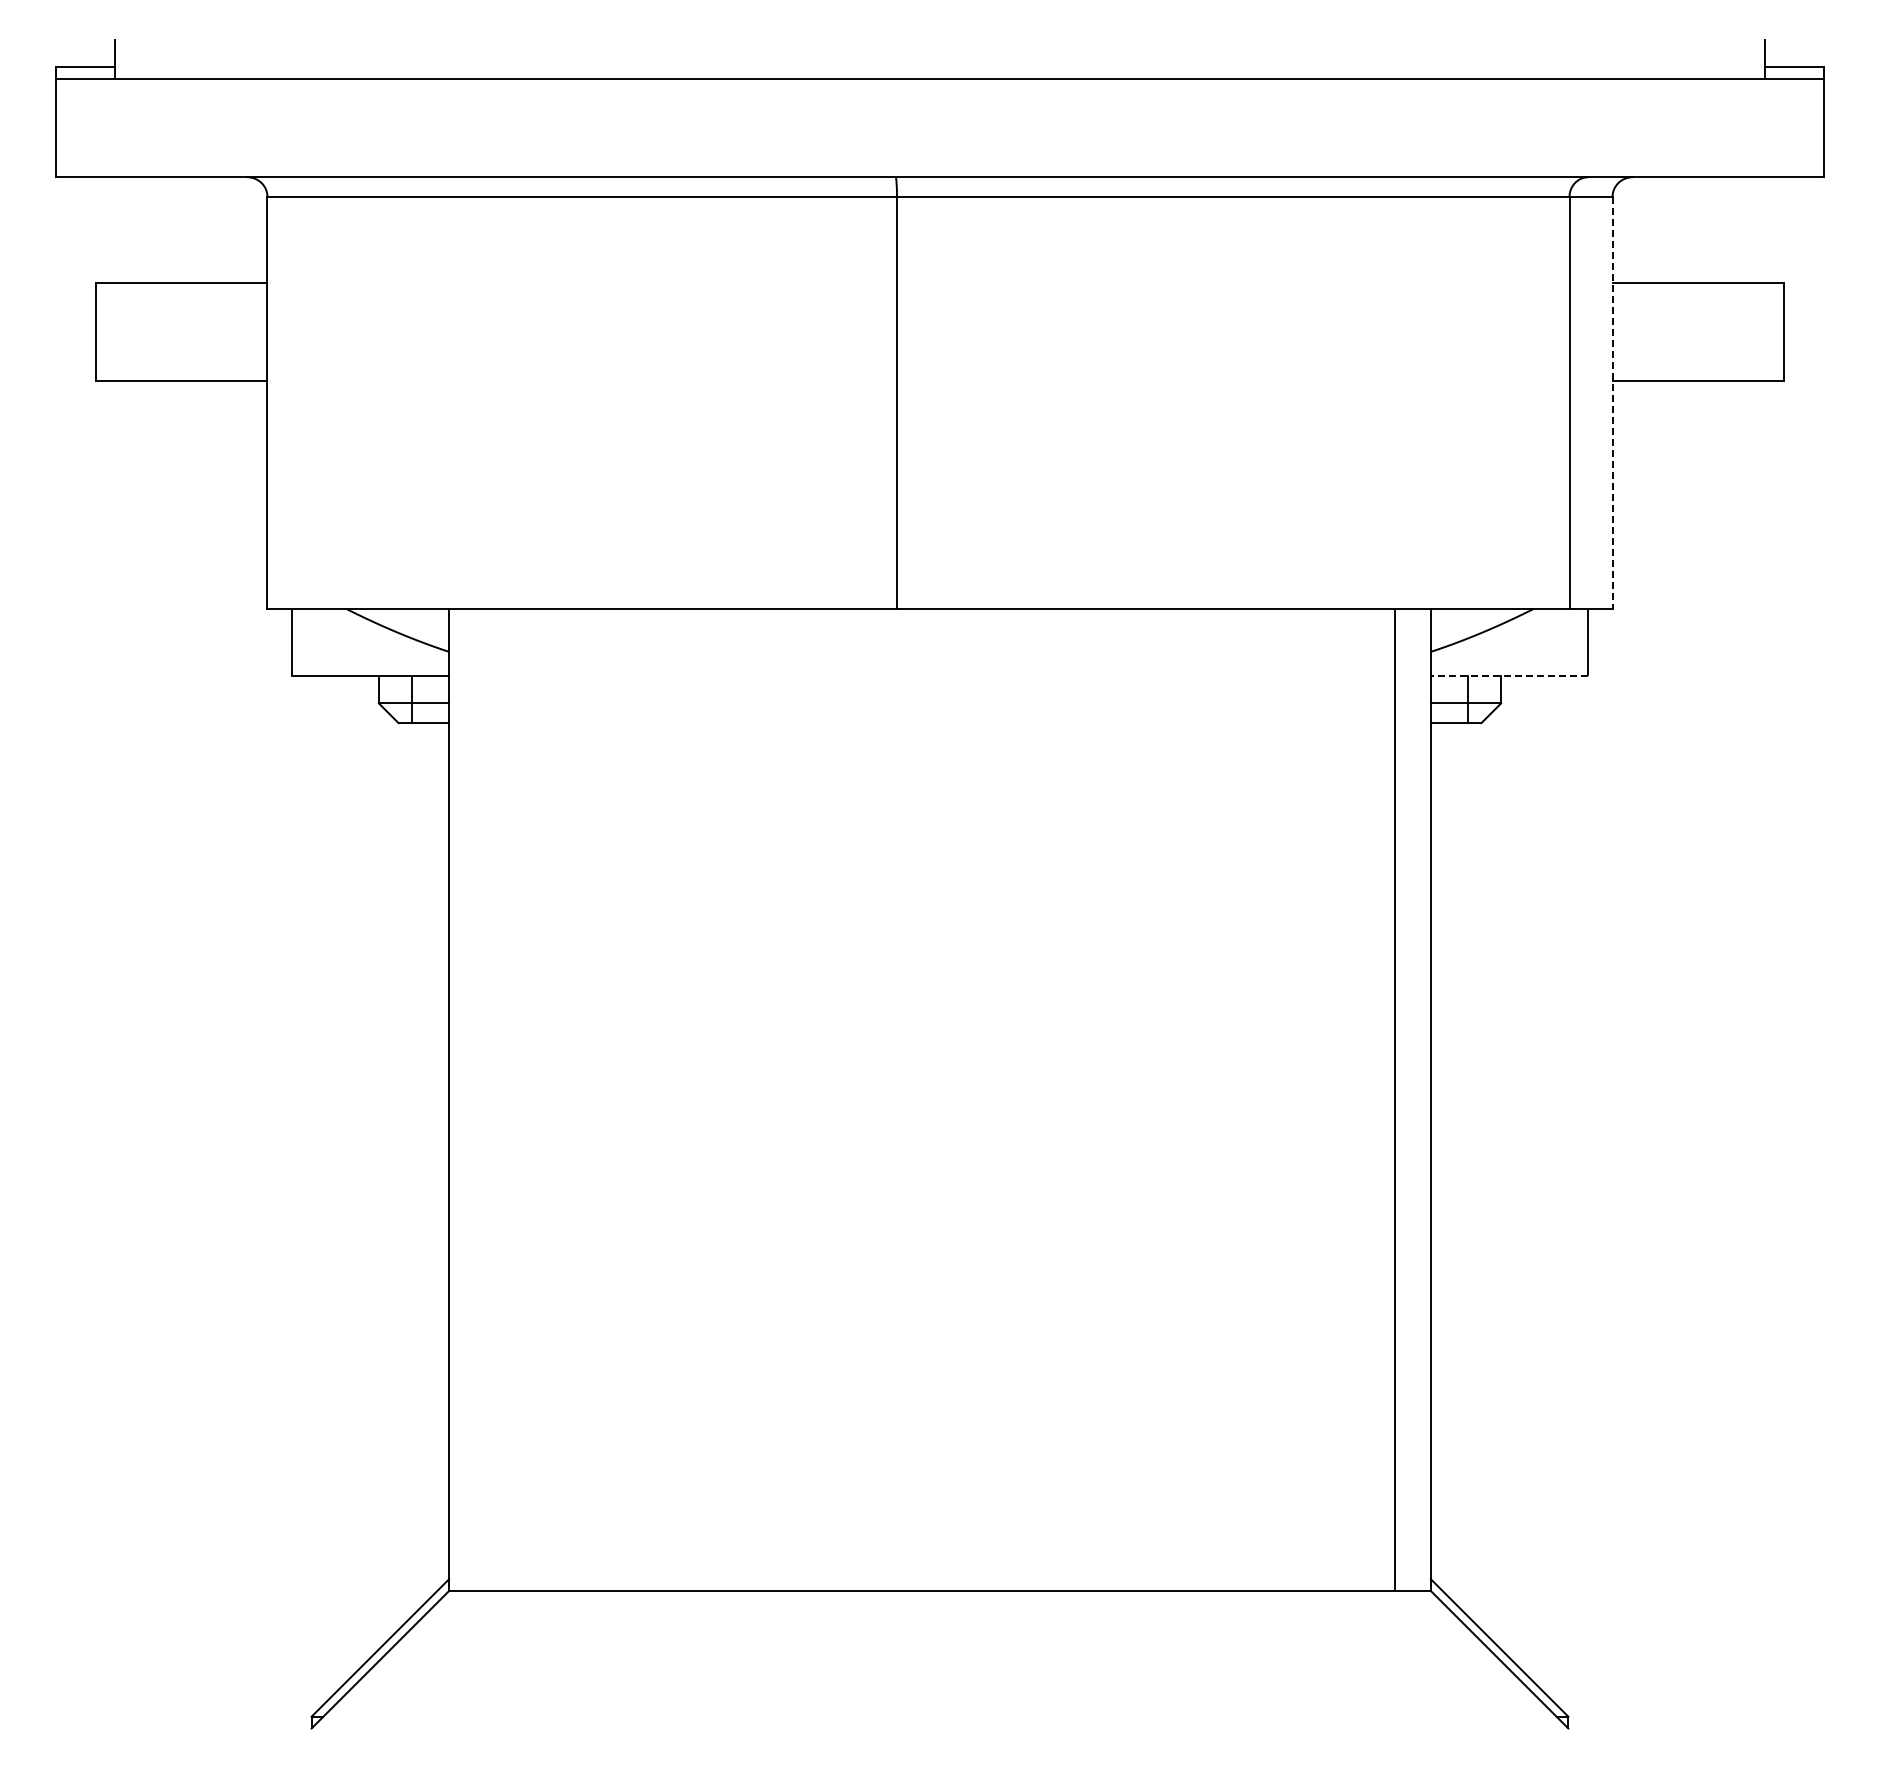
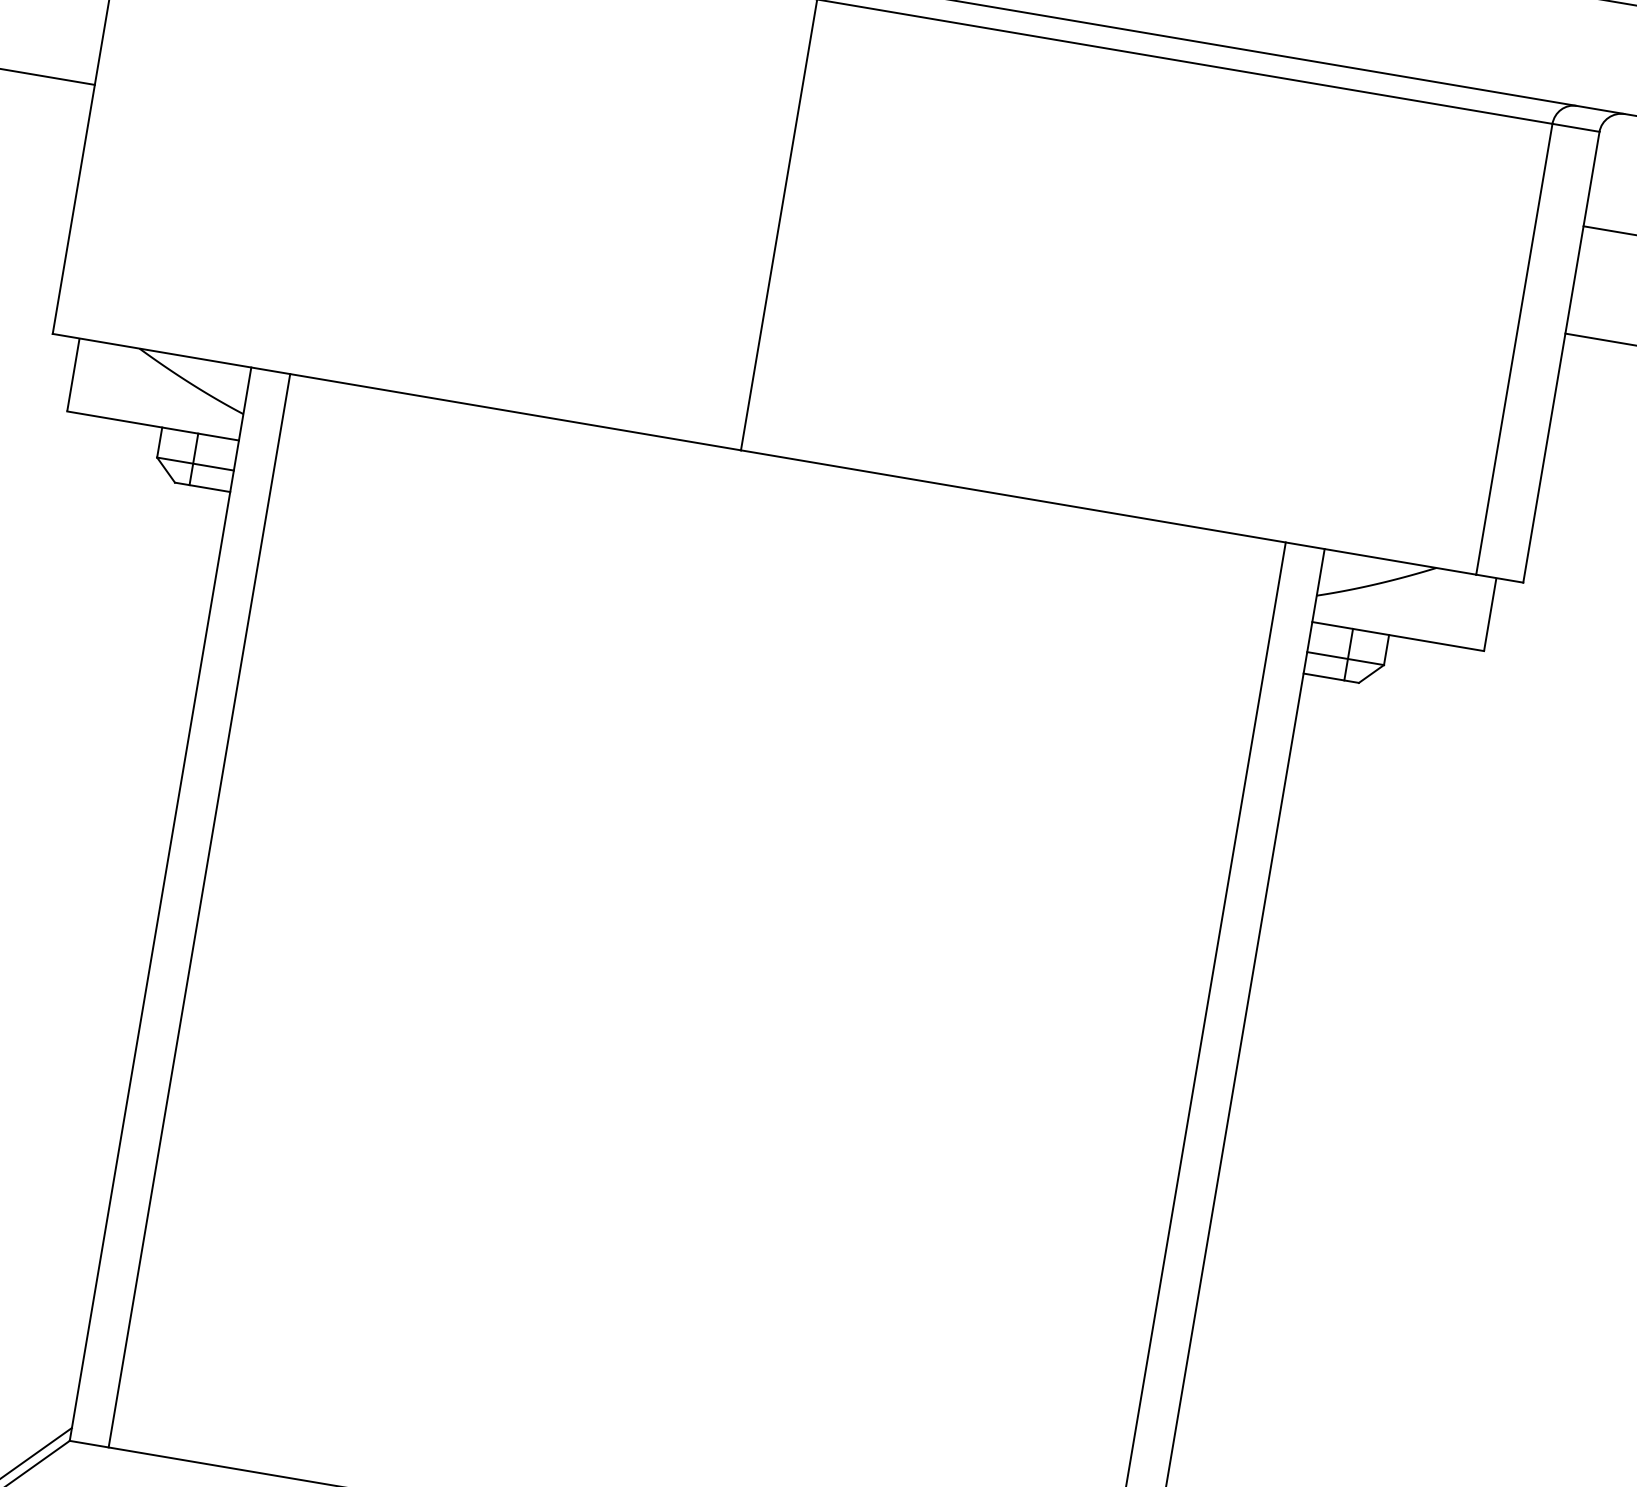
line: (1612, 403) -> (1561, 357), dashed -> solid
line: (1509, 675) -> (1398, 636), dashed -> solid
line: (484, 1100) -> (199, 911), added

